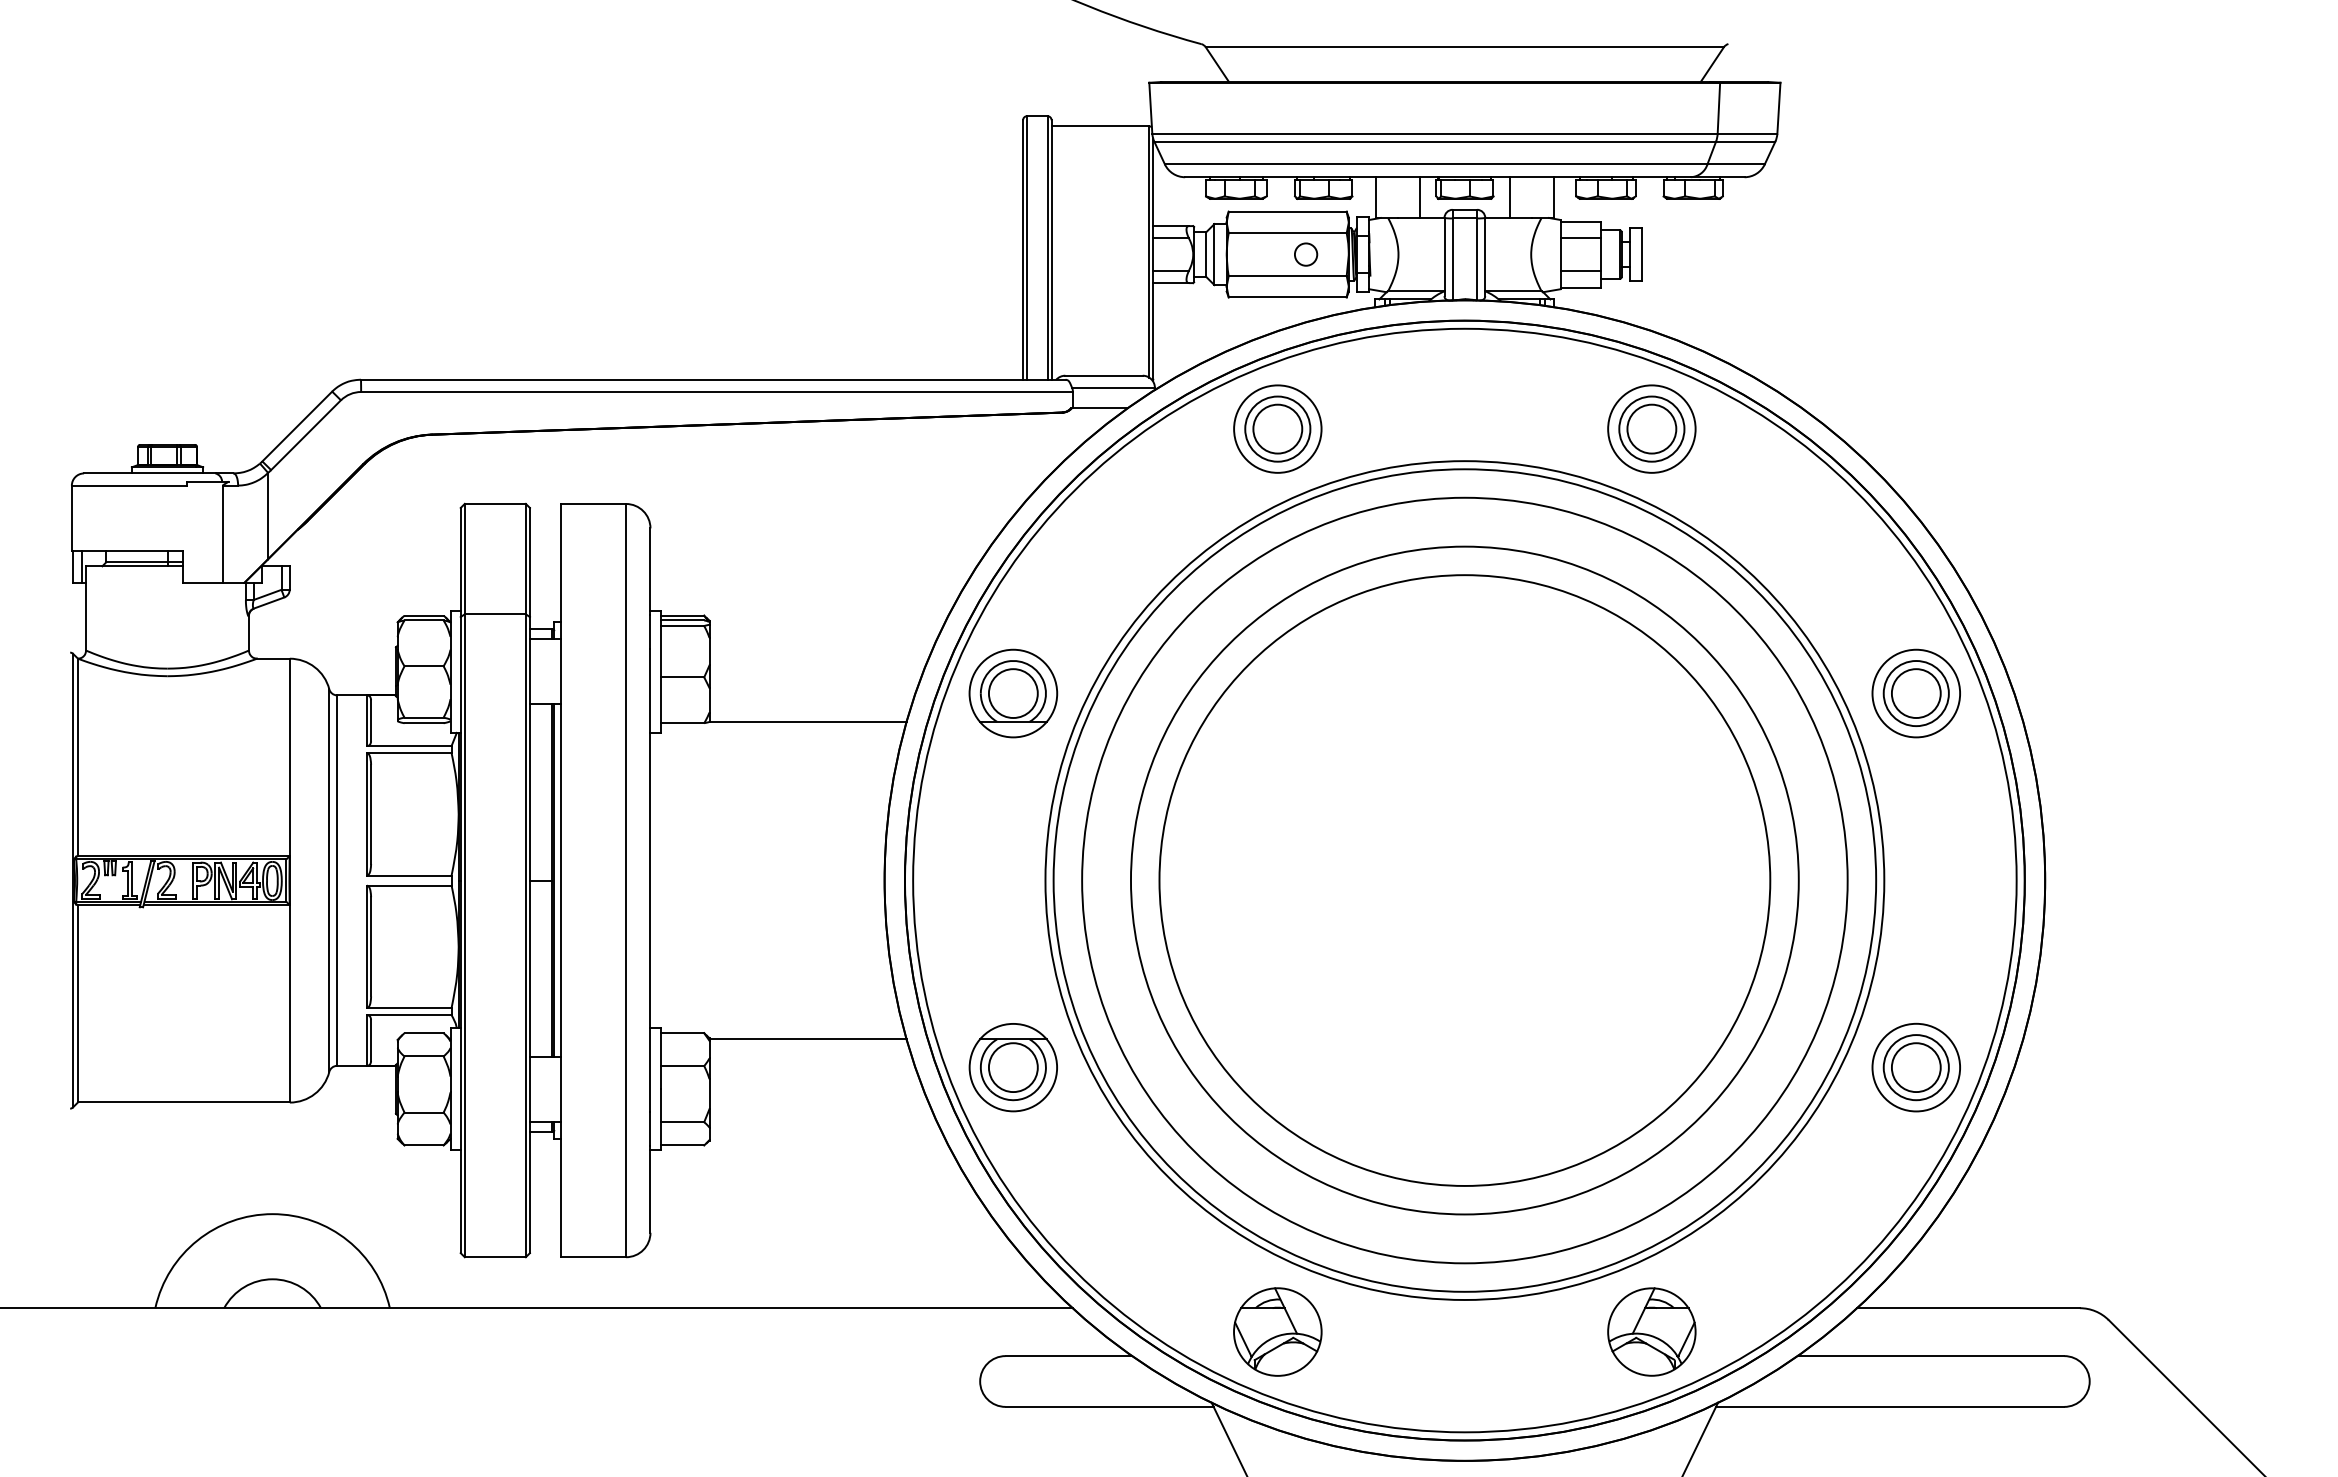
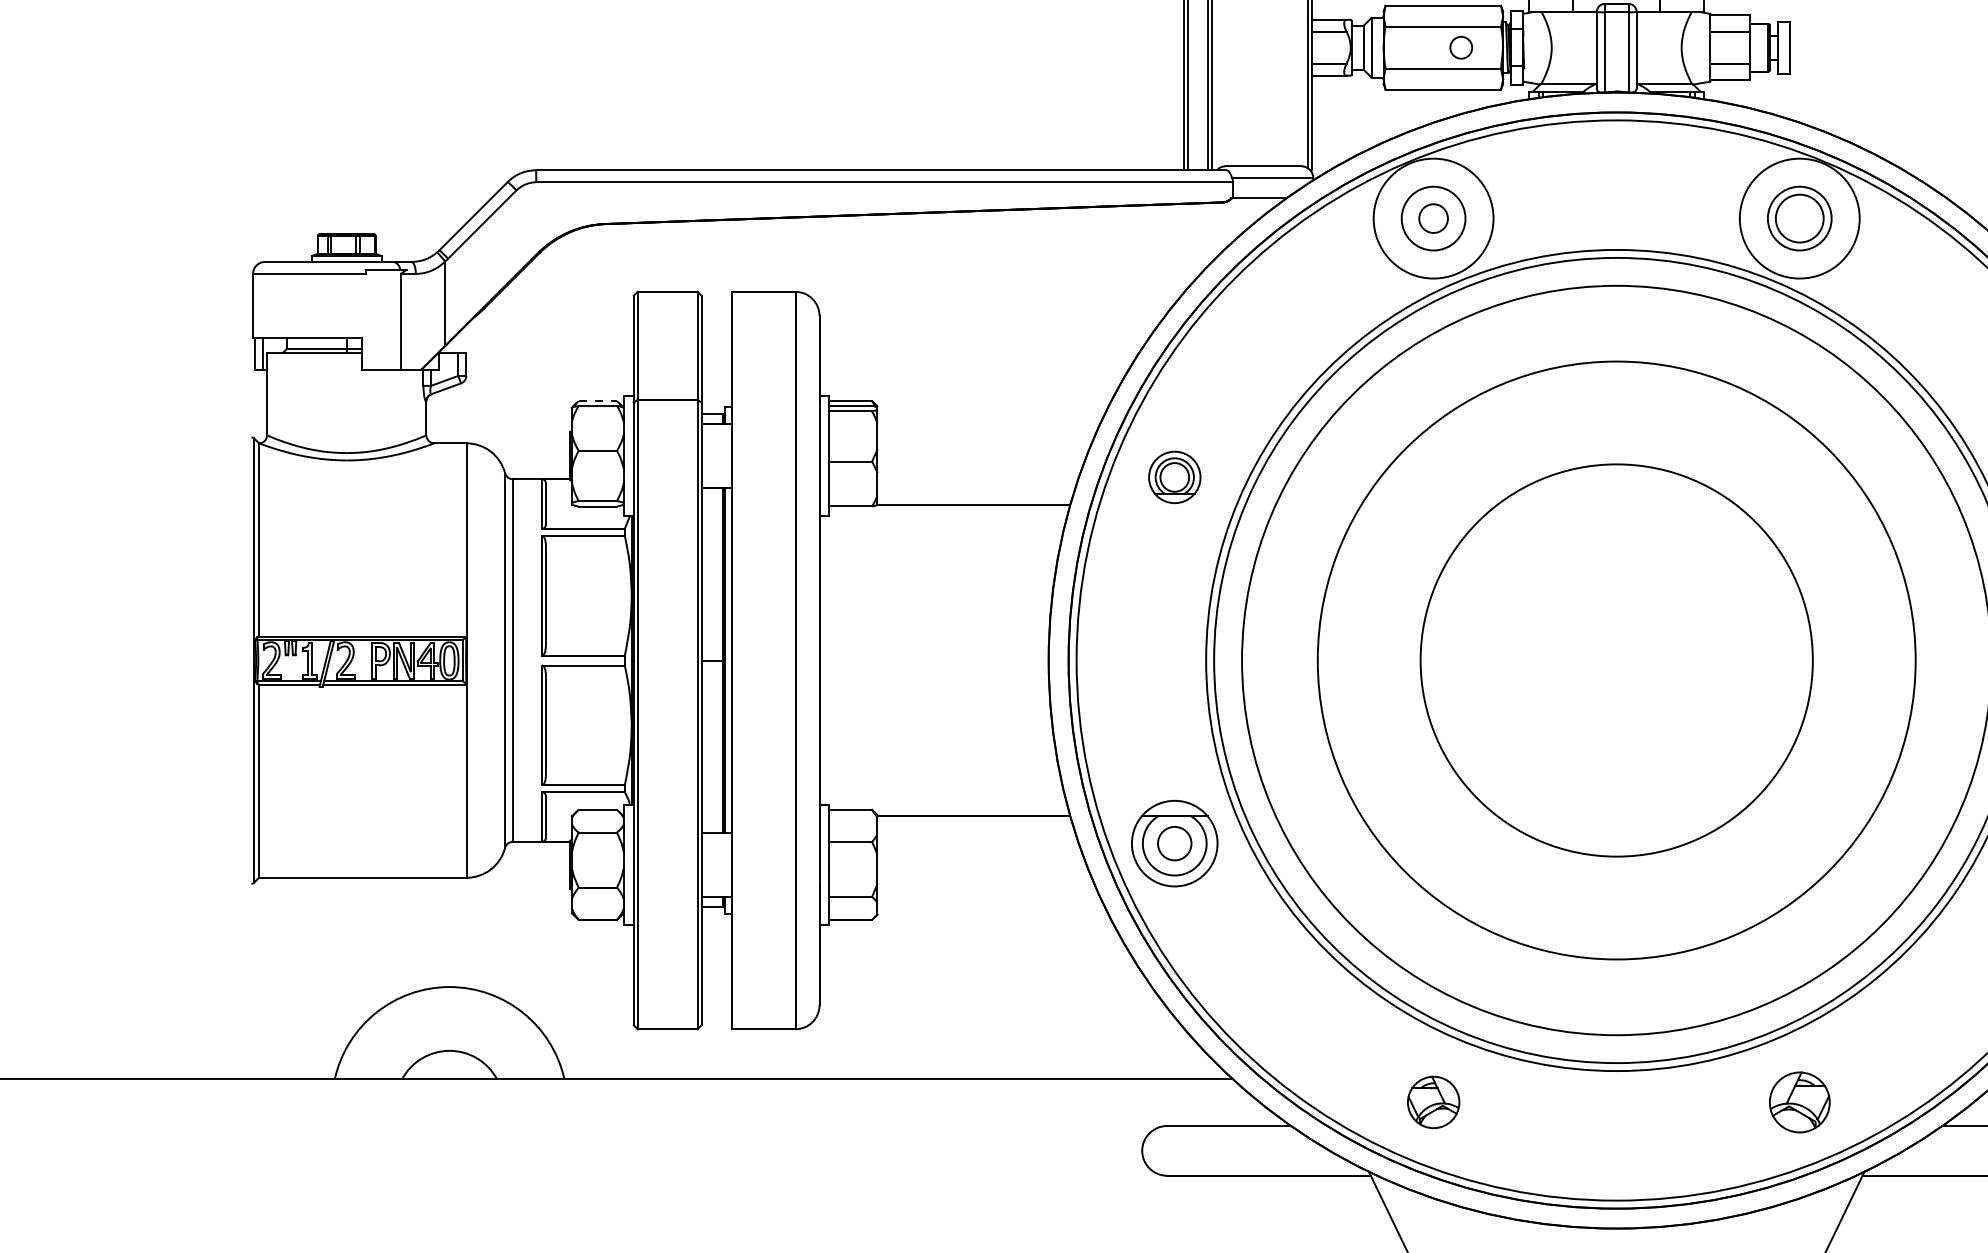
circle: (1277, 428) -> (1433, 217), size x0.6
circle: (1277, 428) -> (1433, 217), size x1.4
circle: (1651, 428) -> (1799, 217), size x1.4
line: (424, 615) -> (598, 401), solid -> dashed
part: (1013, 693) -> (1174, 477), size x0.6
circle: (1464, 880) -> (1616, 660), size x0.6
circle: (1012, 1067) -> (1173, 843), size x0.7
part: (1277, 1331) -> (1433, 1101), size x0.6
part: (1651, 1331) -> (1799, 1101), size x0.7

